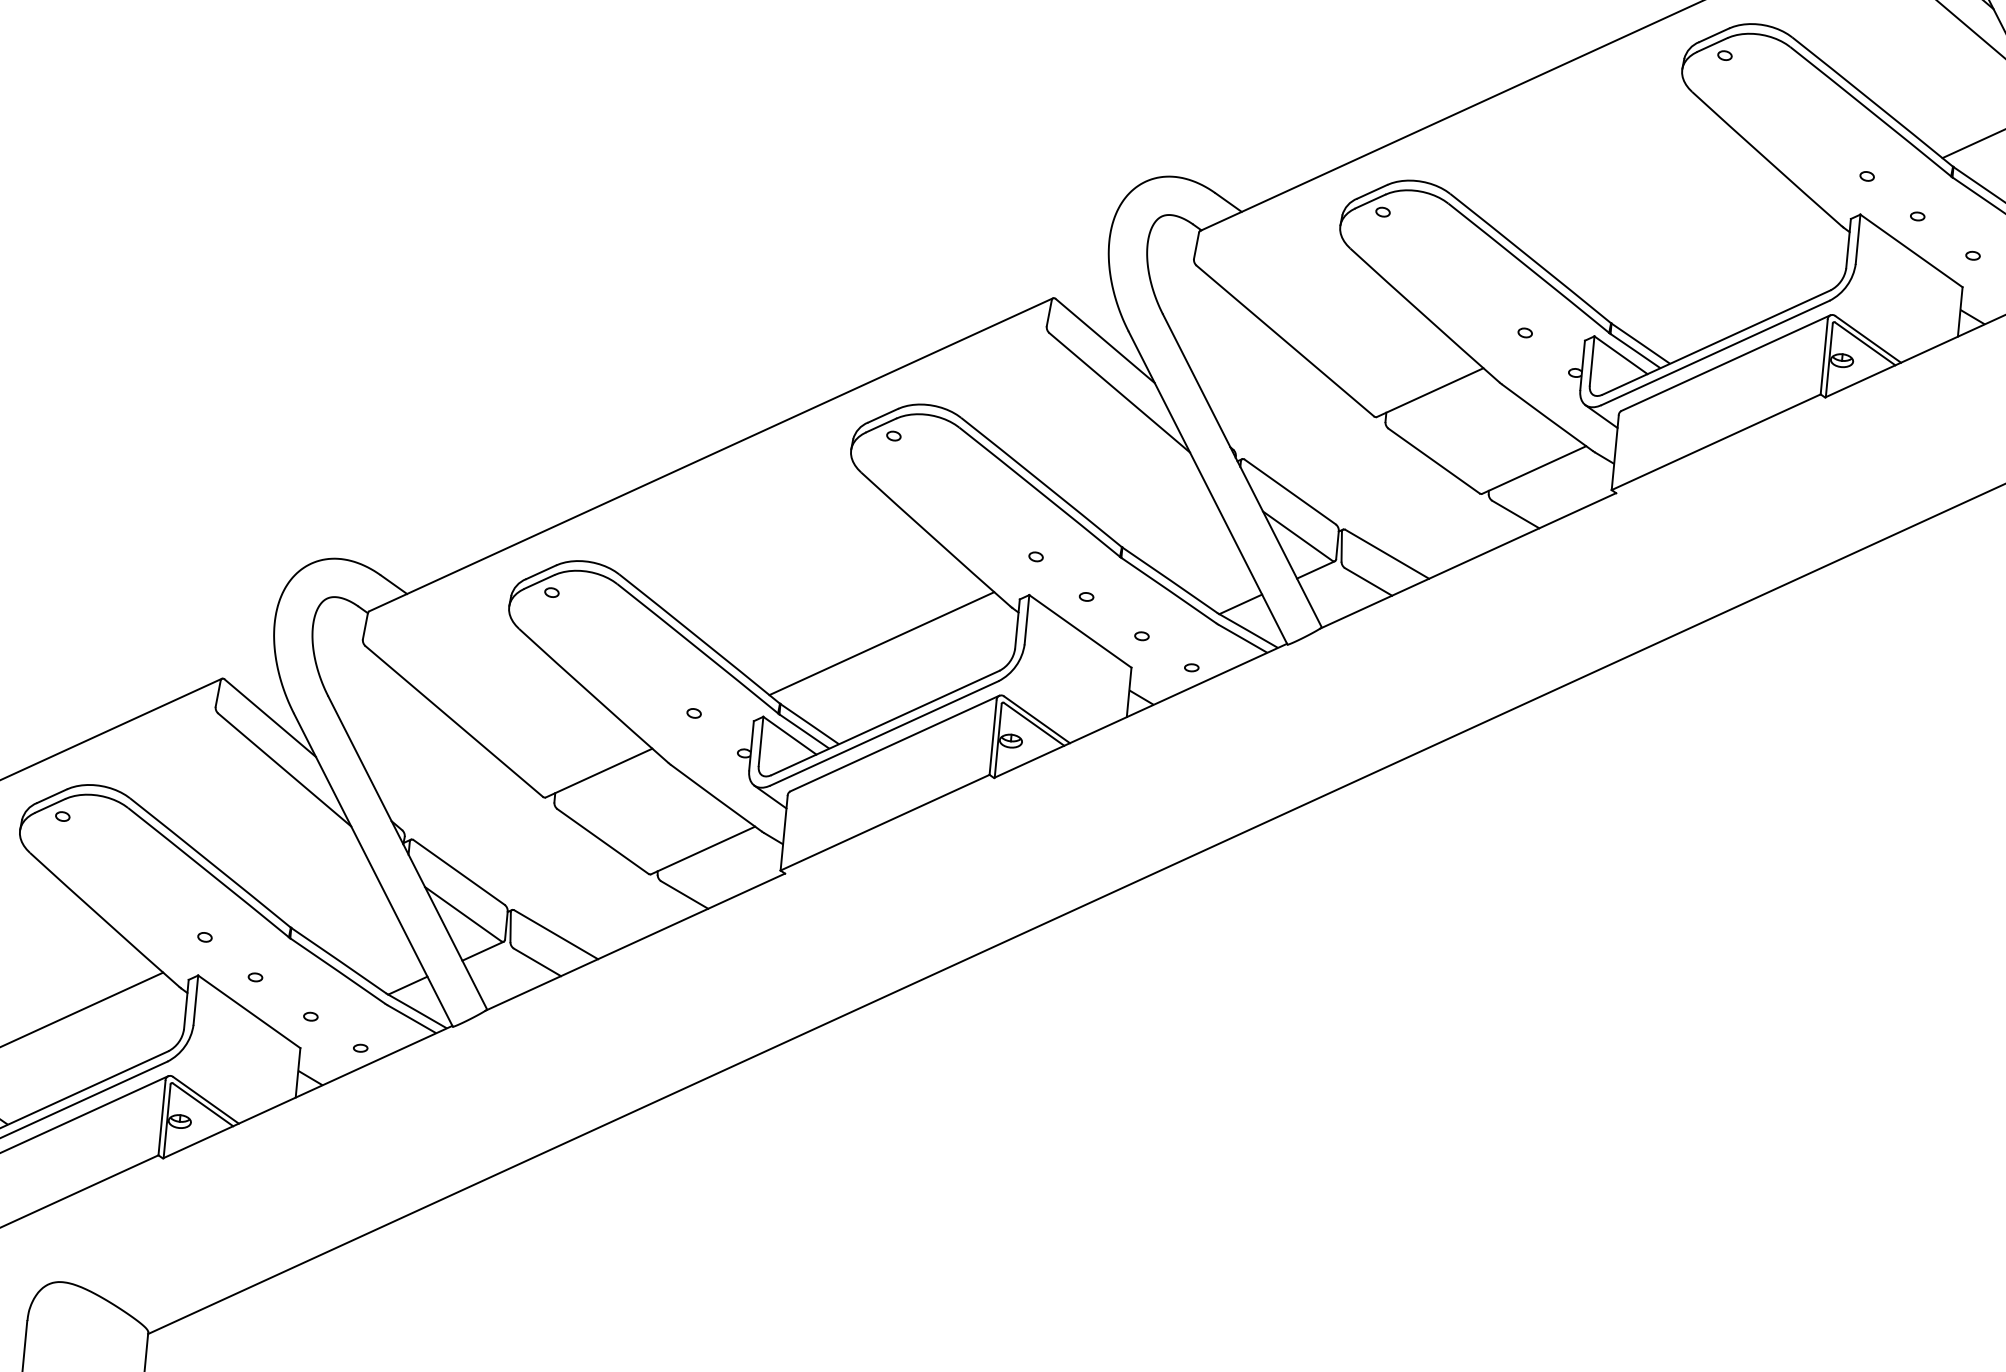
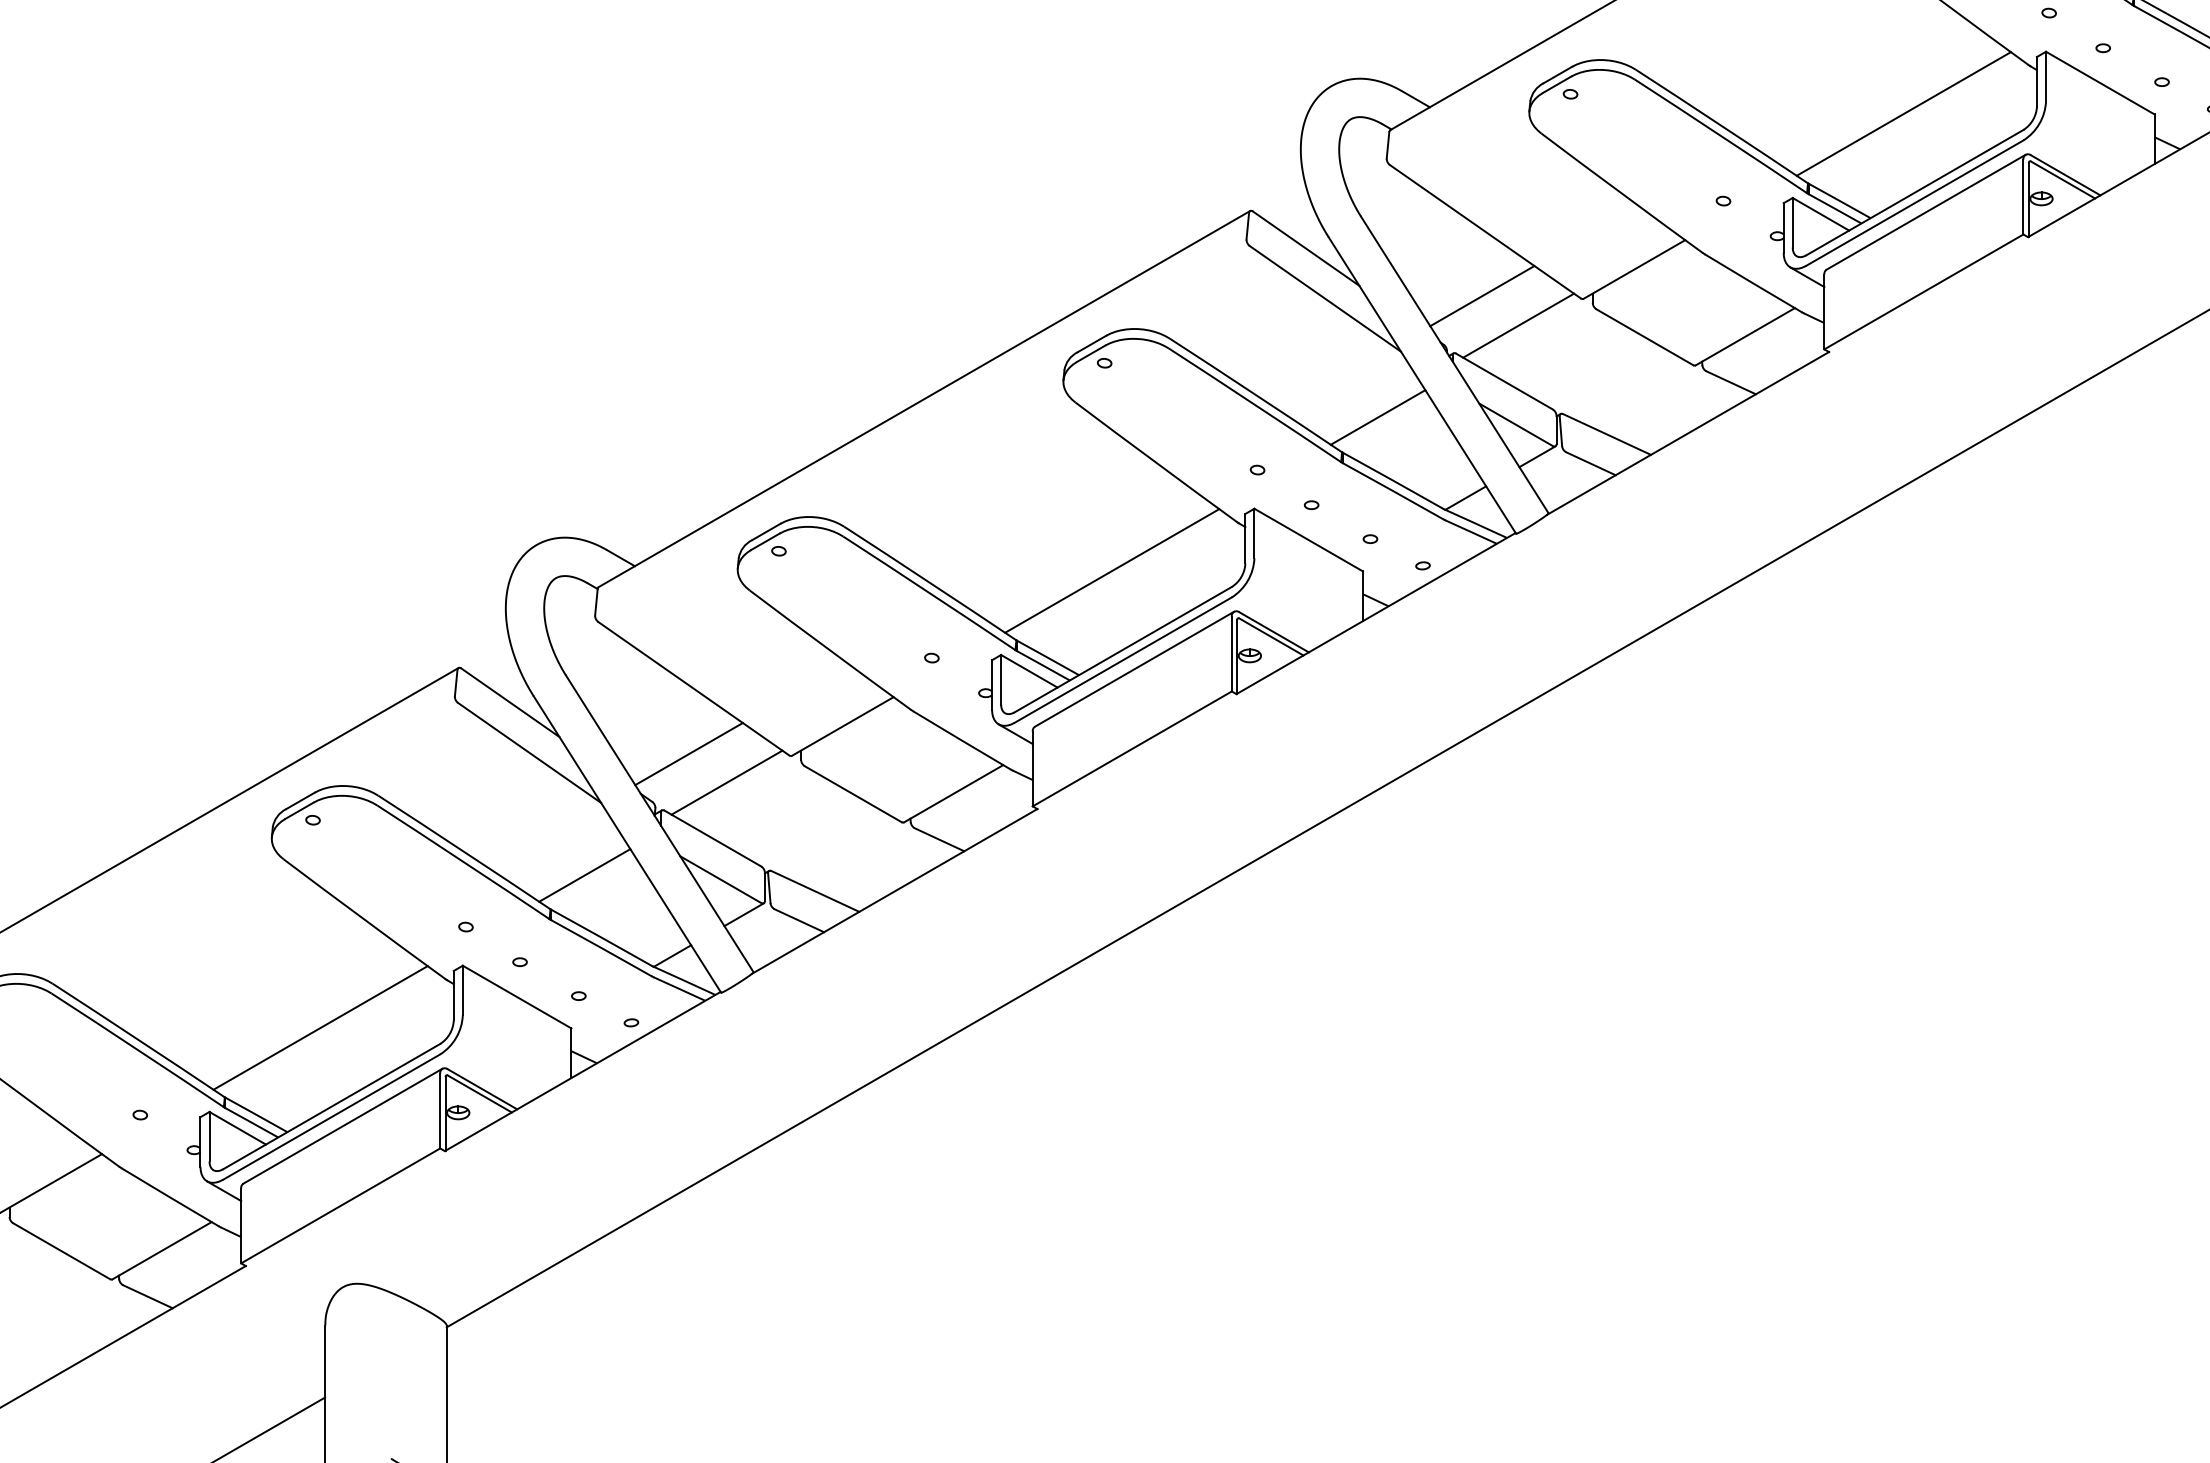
line: (1712, 262) -> (1903, 113), added
line: (1276, 405) -> (1482, 296), added
line: (1309, 437) -> (1518, 325), added
line: (1160, 515) -> (1377, 417), added
line: (442, 786) -> (688, 754), added
line: (477, 817) -> (726, 782), added
line: (327, 897) -> (584, 875), added

